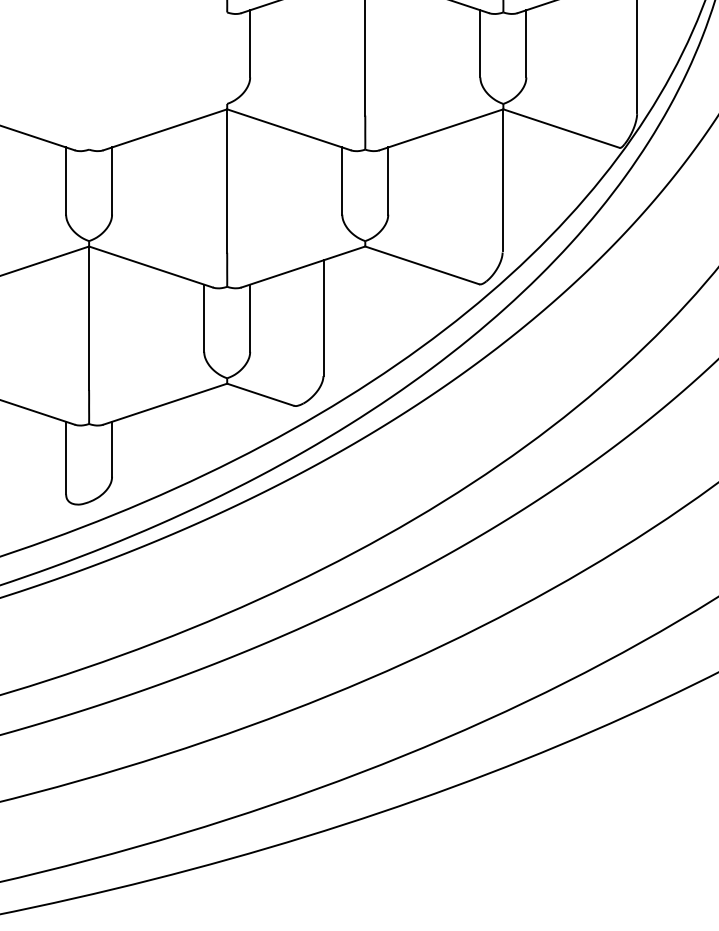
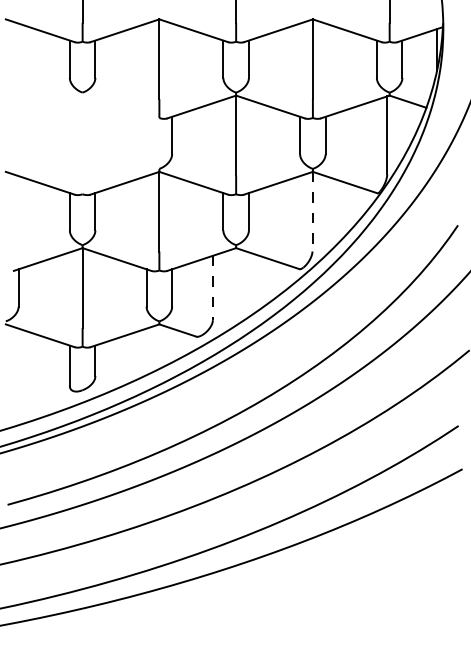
line: (502, 180) -> (312, 211), solid -> dashed
line: (322, 319) -> (212, 288), solid -> dashed

